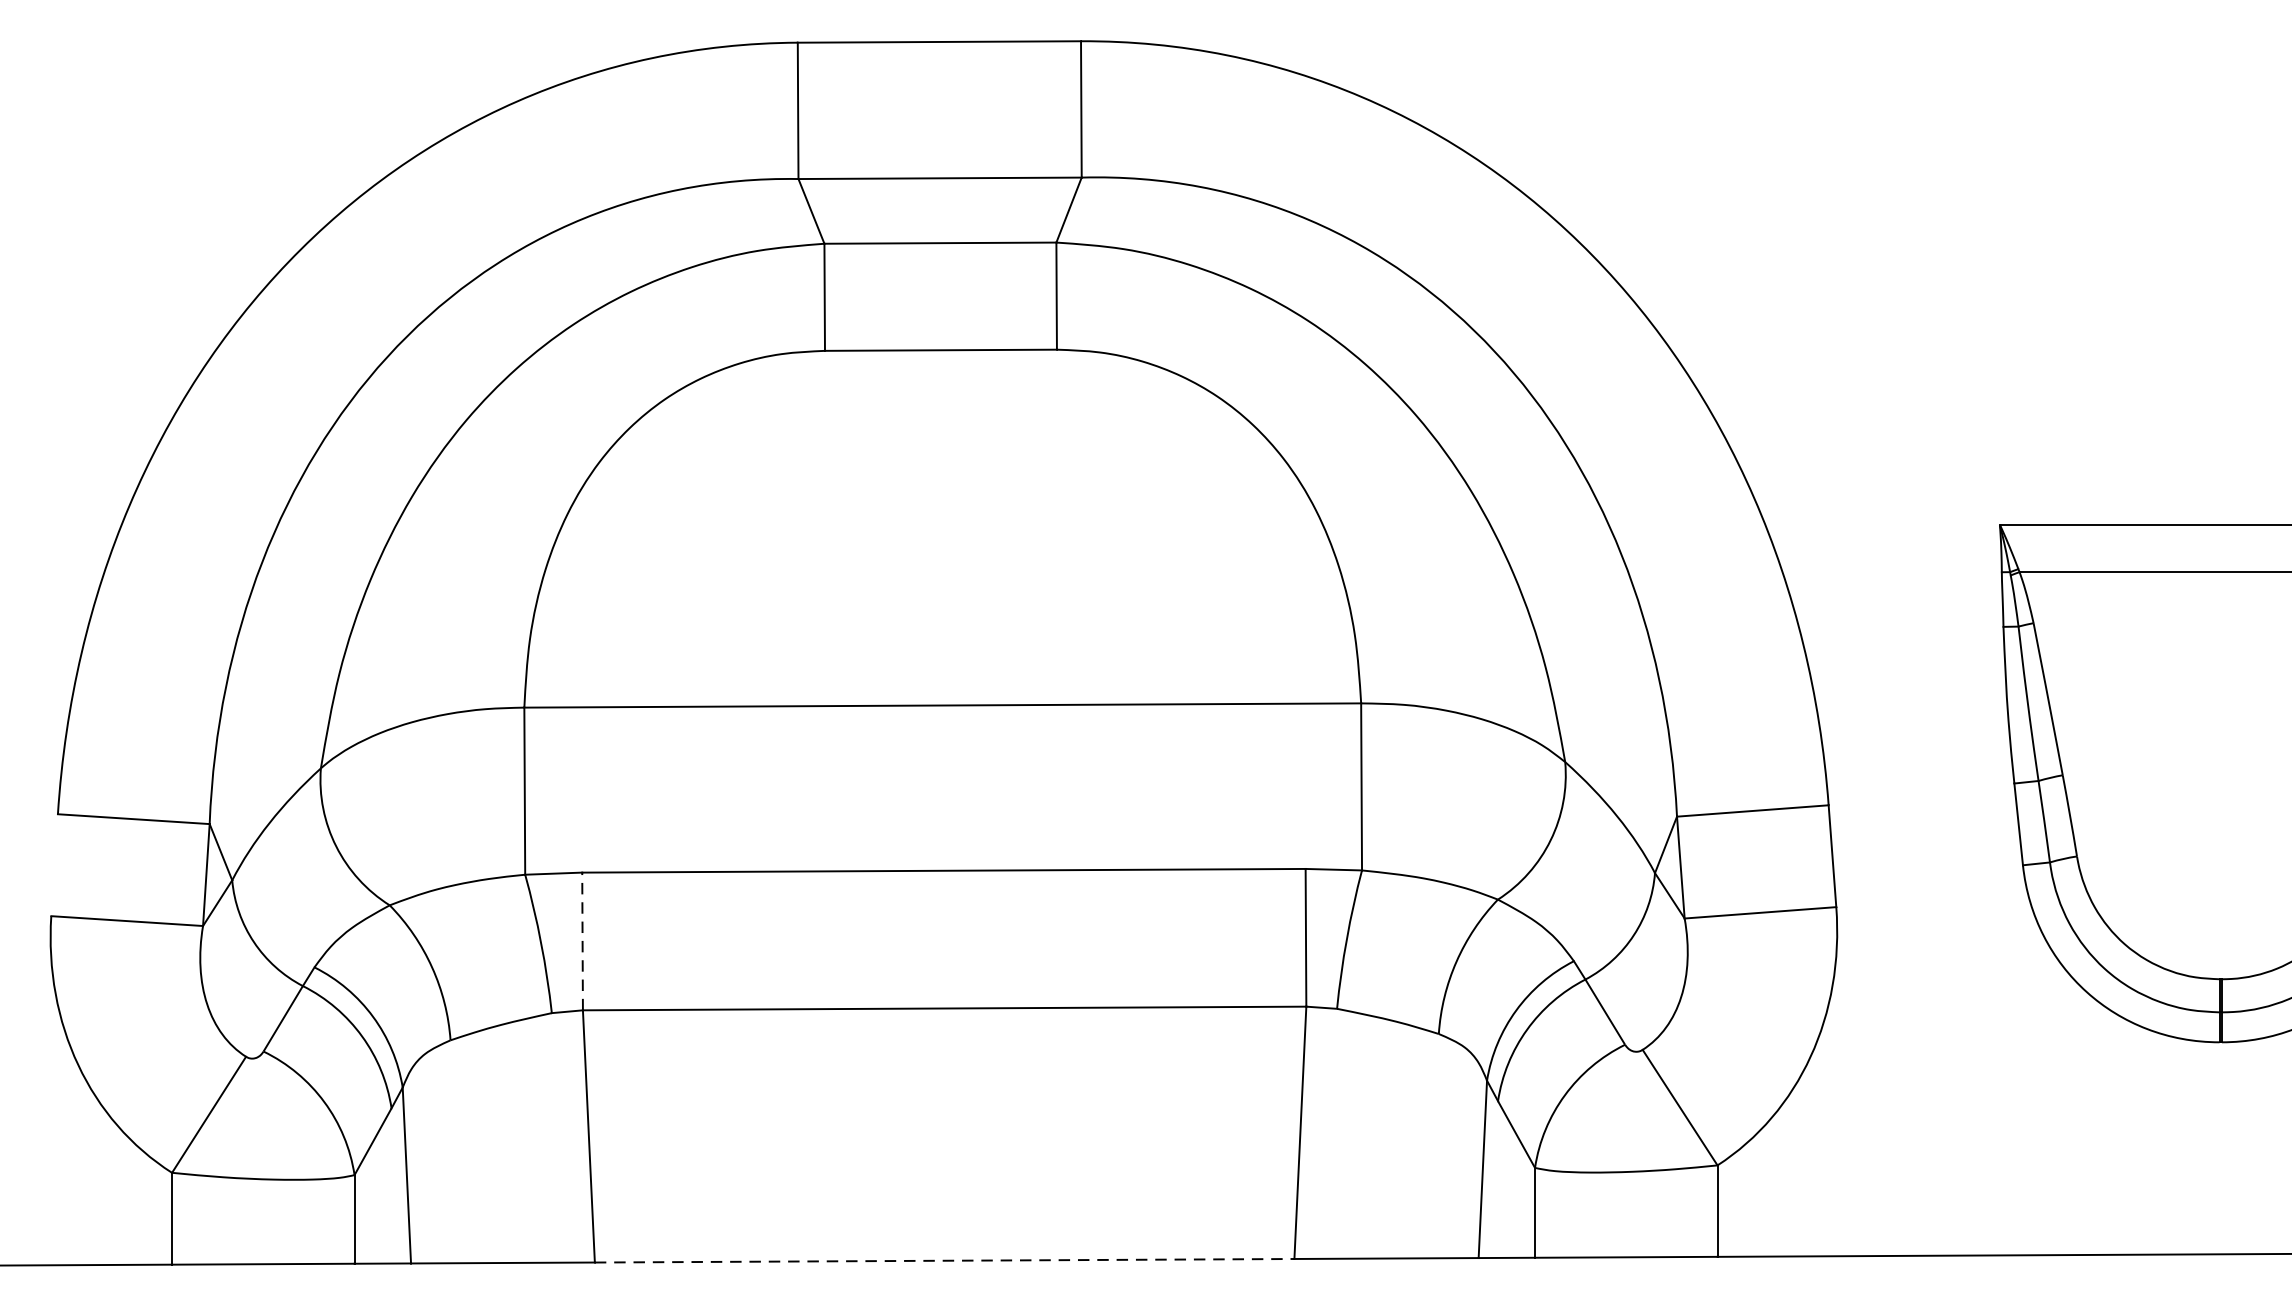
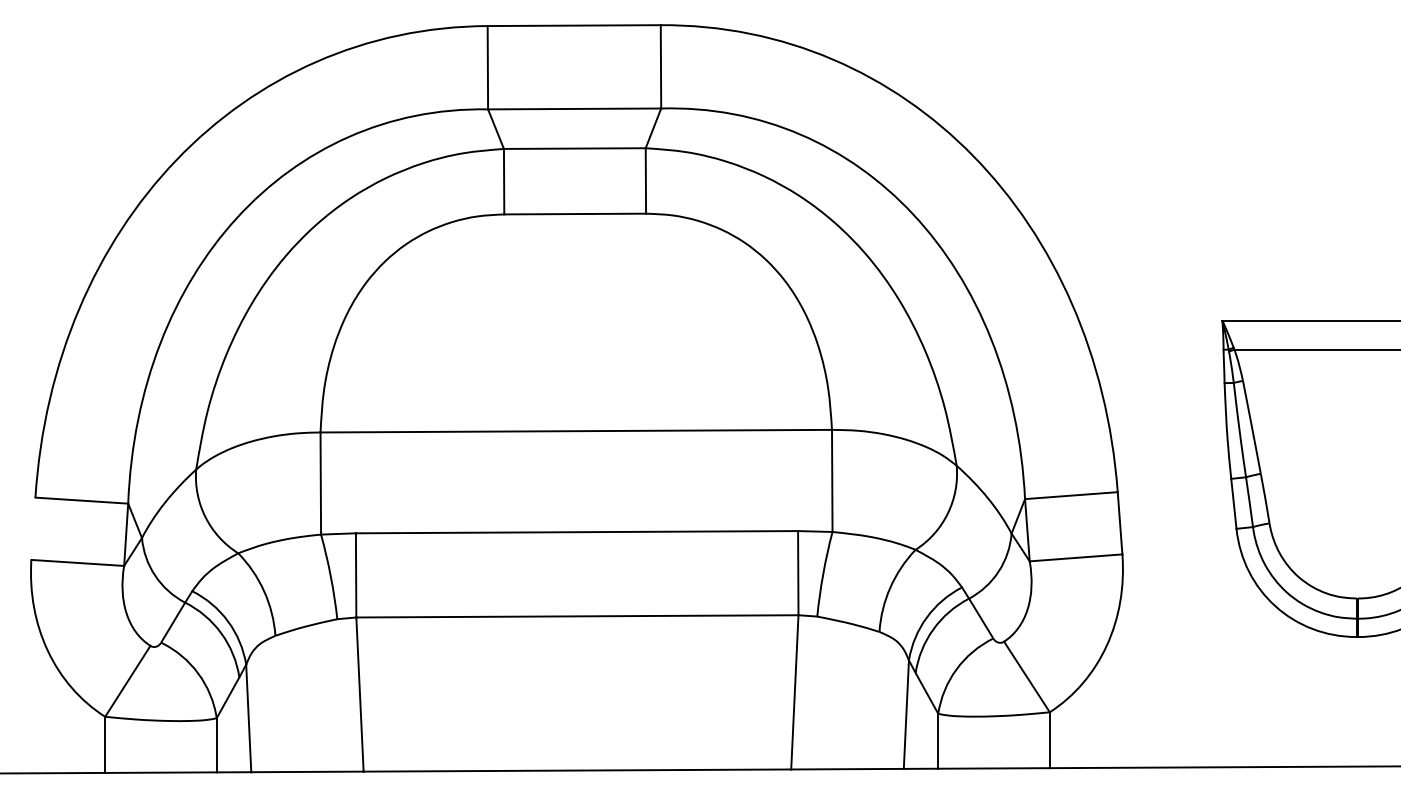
line: (583, 939) -> (356, 574), dashed -> solid
line: (944, 1260) -> (577, 770), dashed -> solid

